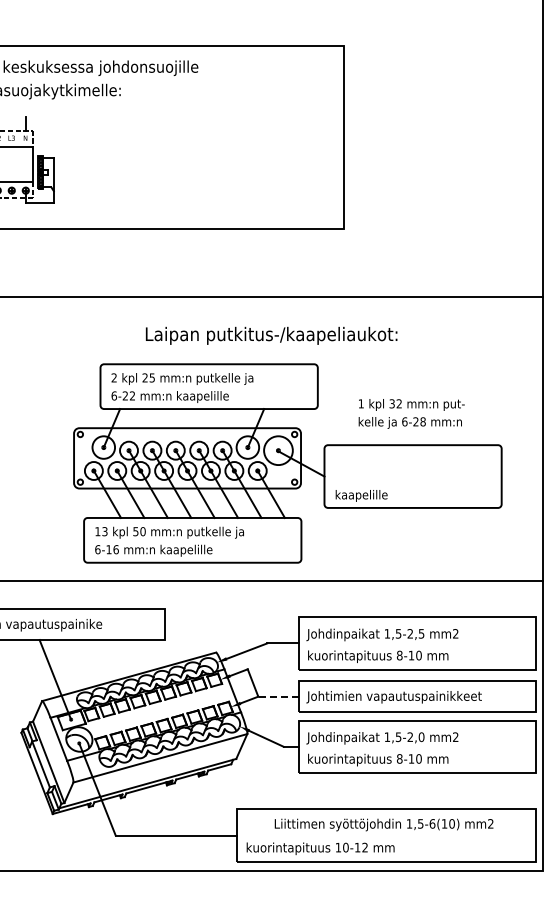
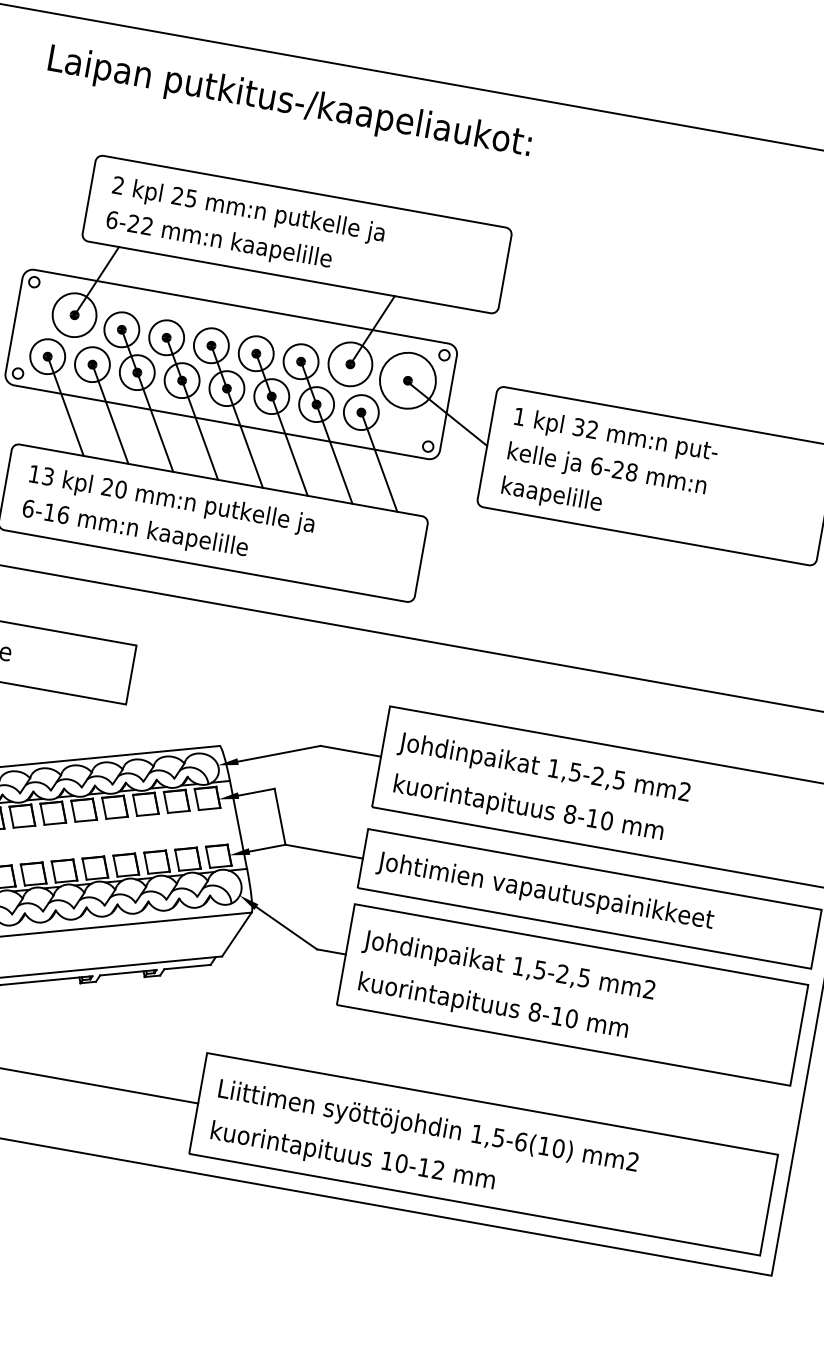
text: (271, 335) -> (289, 102), moved
text: (411, 413) -> (612, 452), moved
text: (135, 531) -> (106, 486), 50 -> 20
line: (278, 696) -> (324, 851), dashed -> solid
text: (421, 737) -> (583, 978), 1,5-2,0 -> 1,5-2,5
text: (383, 824) -> (427, 1126), moved

